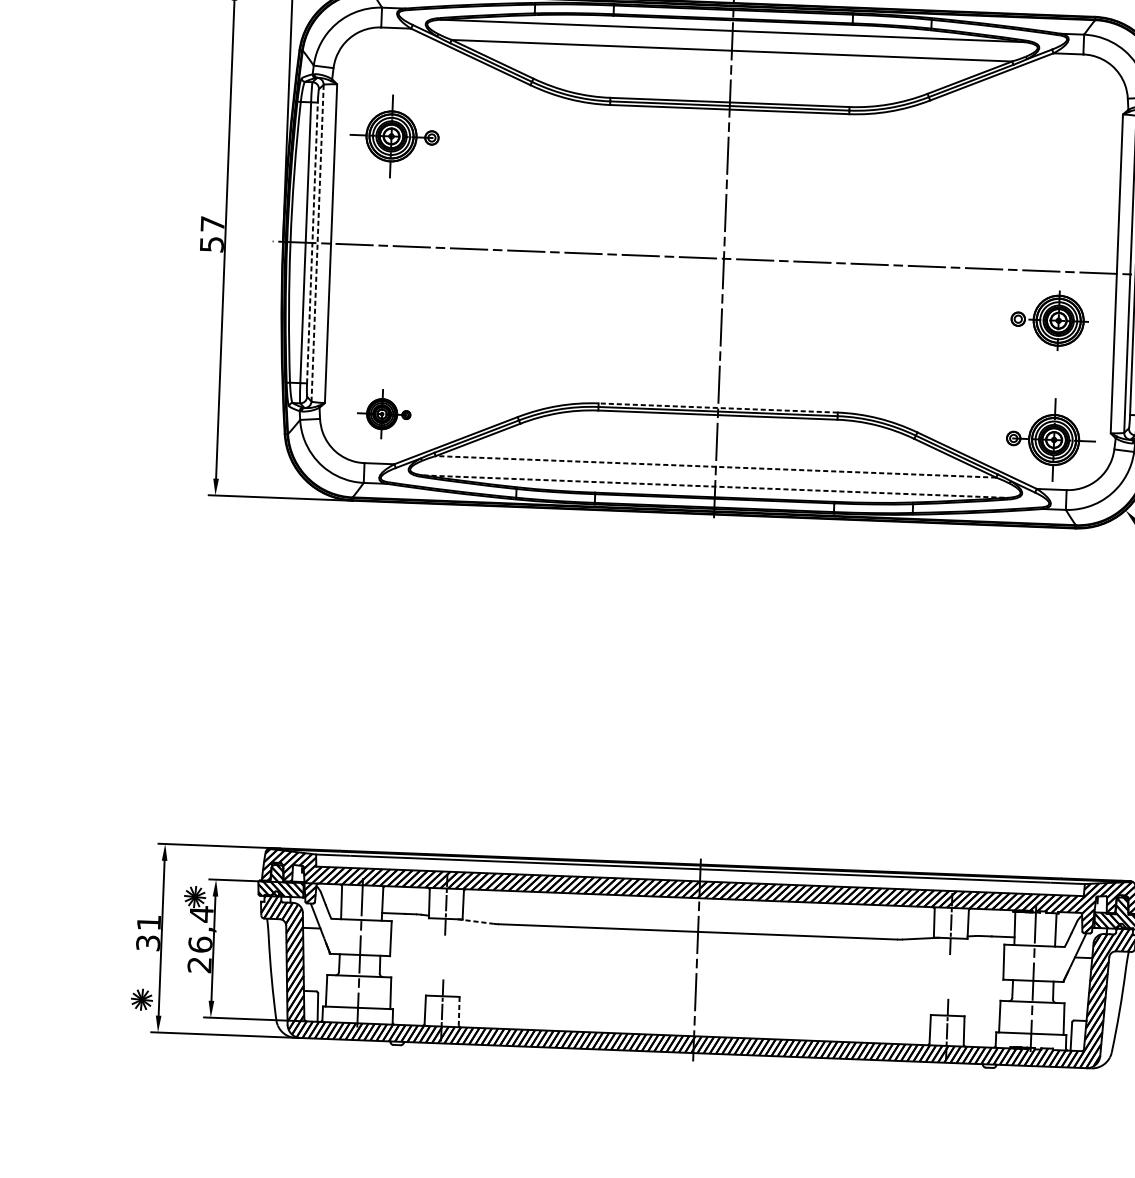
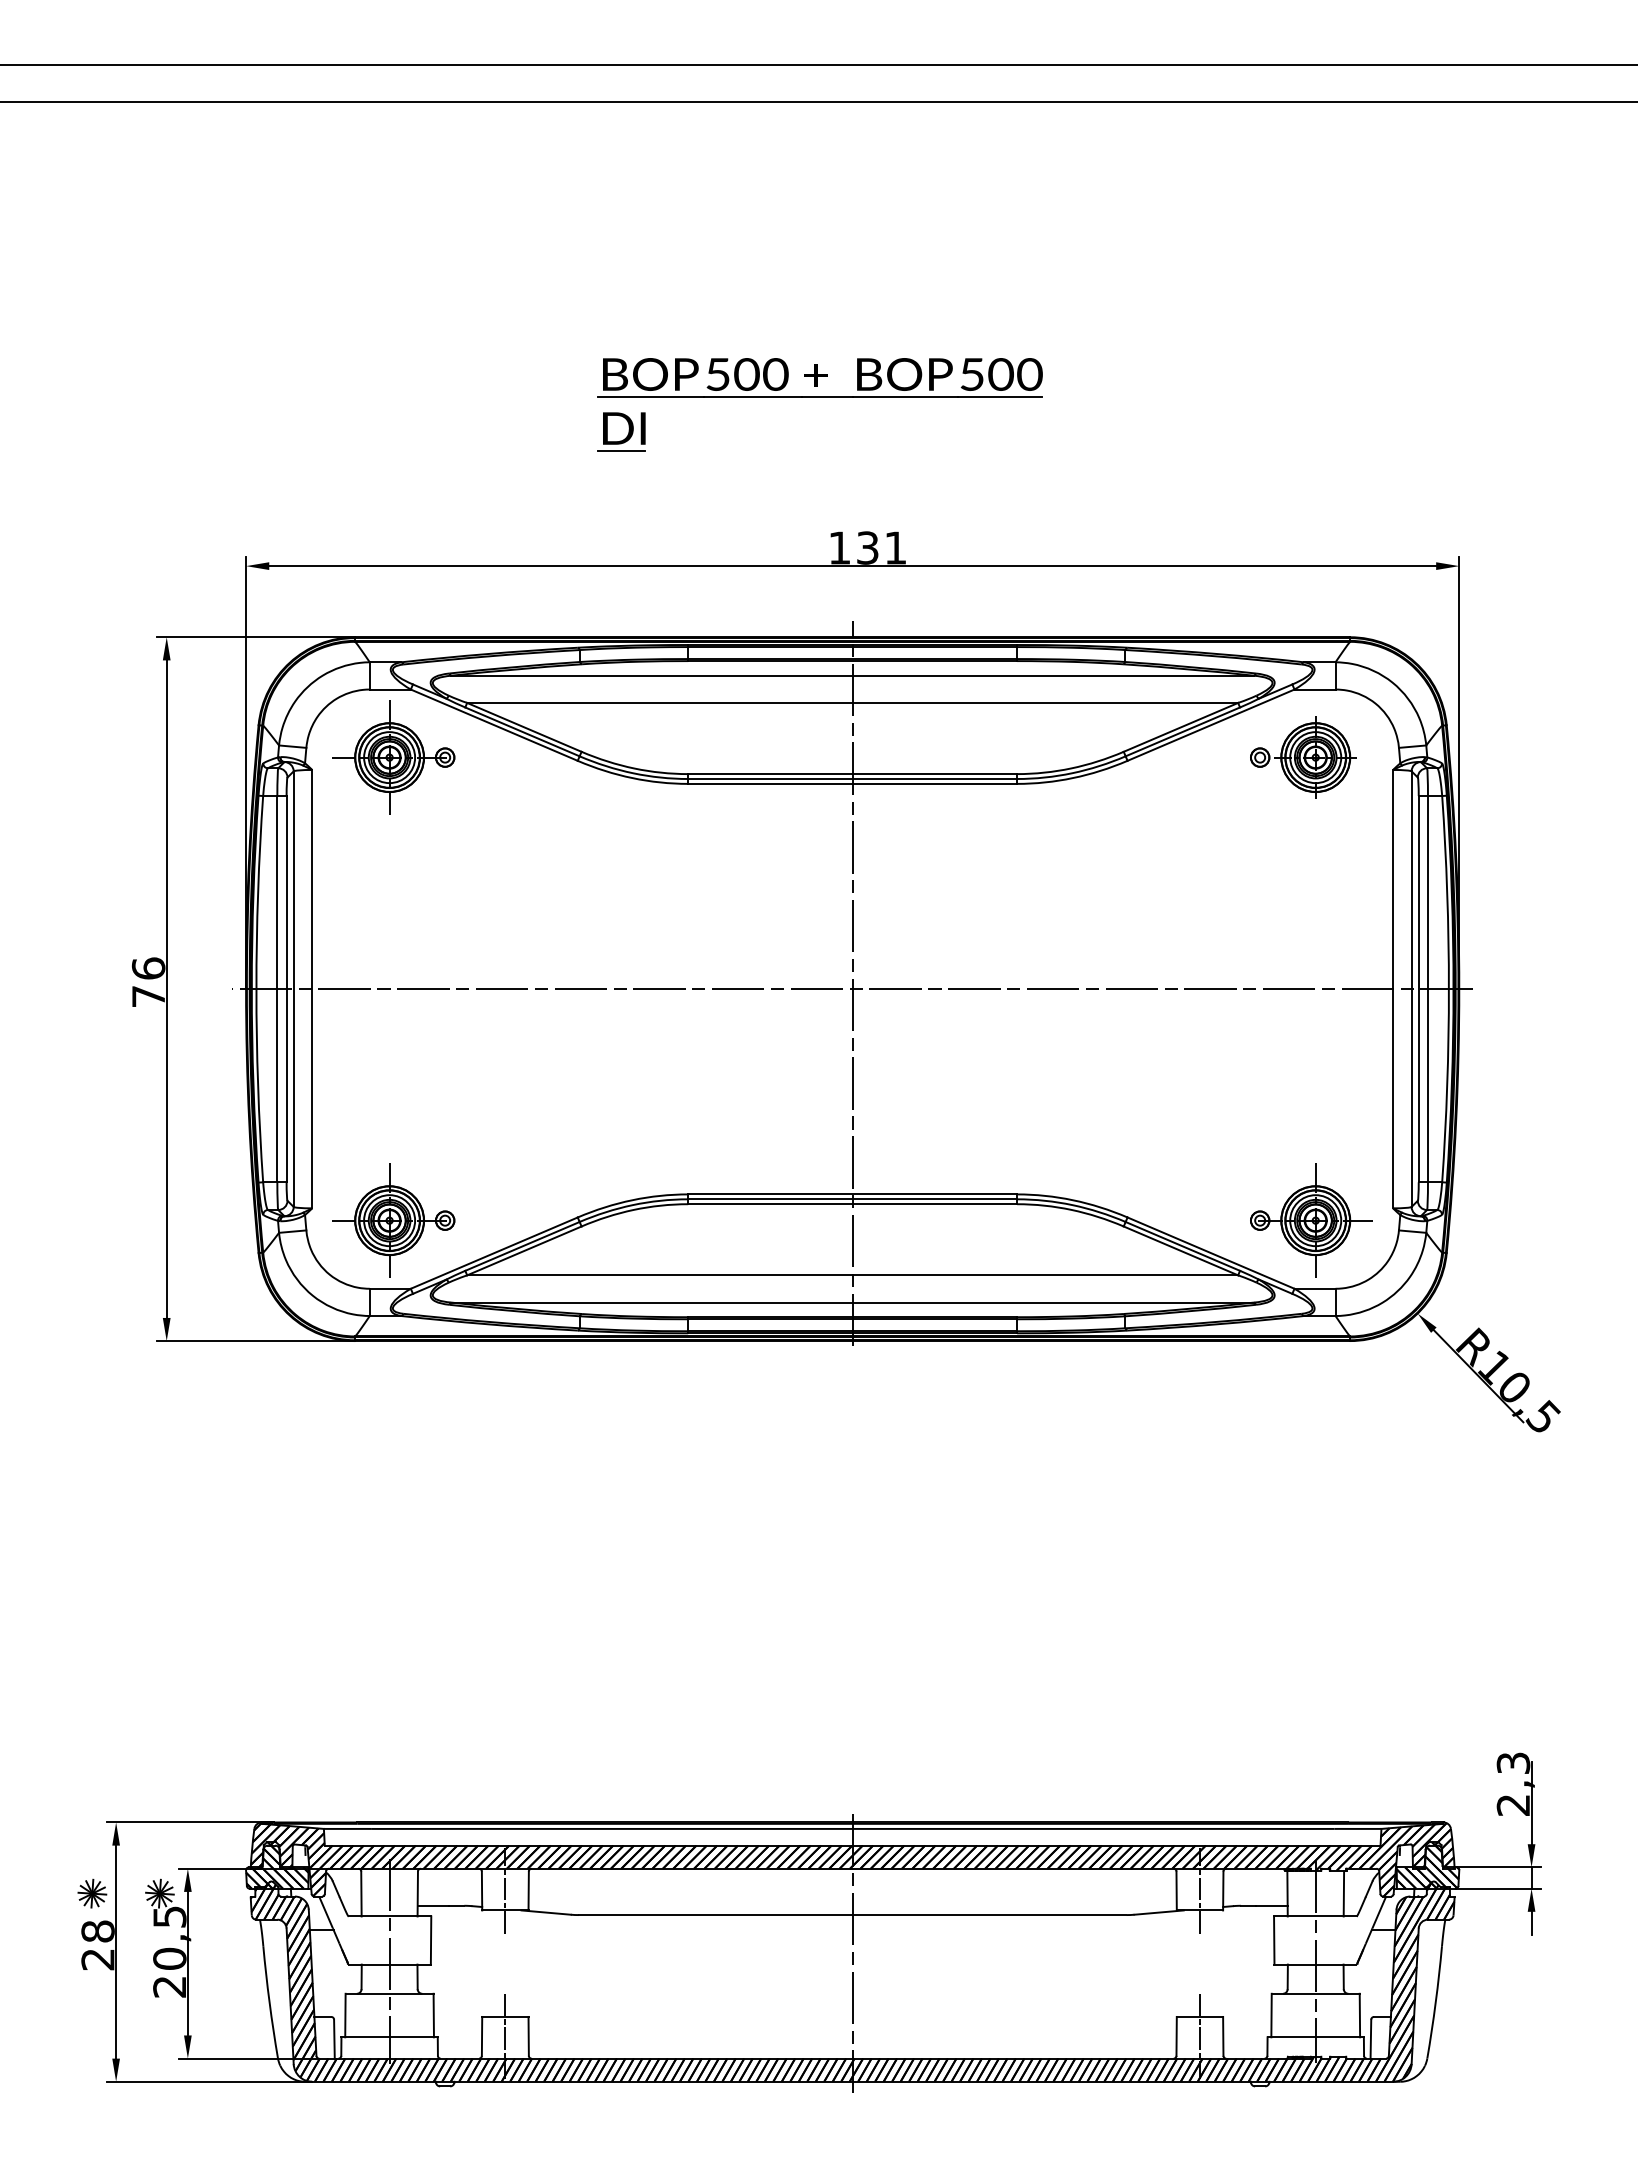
part: (394, 136) -> (393, 757), moved
text: (212, 234) -> (148, 982), 57 -> 76
line: (312, 242) -> (286, 988), dashed -> solid
line: (317, 243) -> (293, 989), dashed -> solid
part: (1049, 320) -> (1303, 757), moved
line: (718, 408) -> (852, 1194), dashed -> solid
part: (383, 414) -> (393, 1220), size x1.67
line: (715, 466) -> (852, 1275), dashed -> solid
line: (715, 486) -> (853, 1302), dashed -> solid
line: (475, 921) -> (546, 1912), dashed -> solid
text: (200, 929) -> (169, 1937), 26,4 -> 20,5
text: (148, 932) -> (97, 1945), 31 -> 28
part: (142, 999) -> (92, 1893), moved
line: (459, 1011) -> (528, 2036), dashed -> solid

